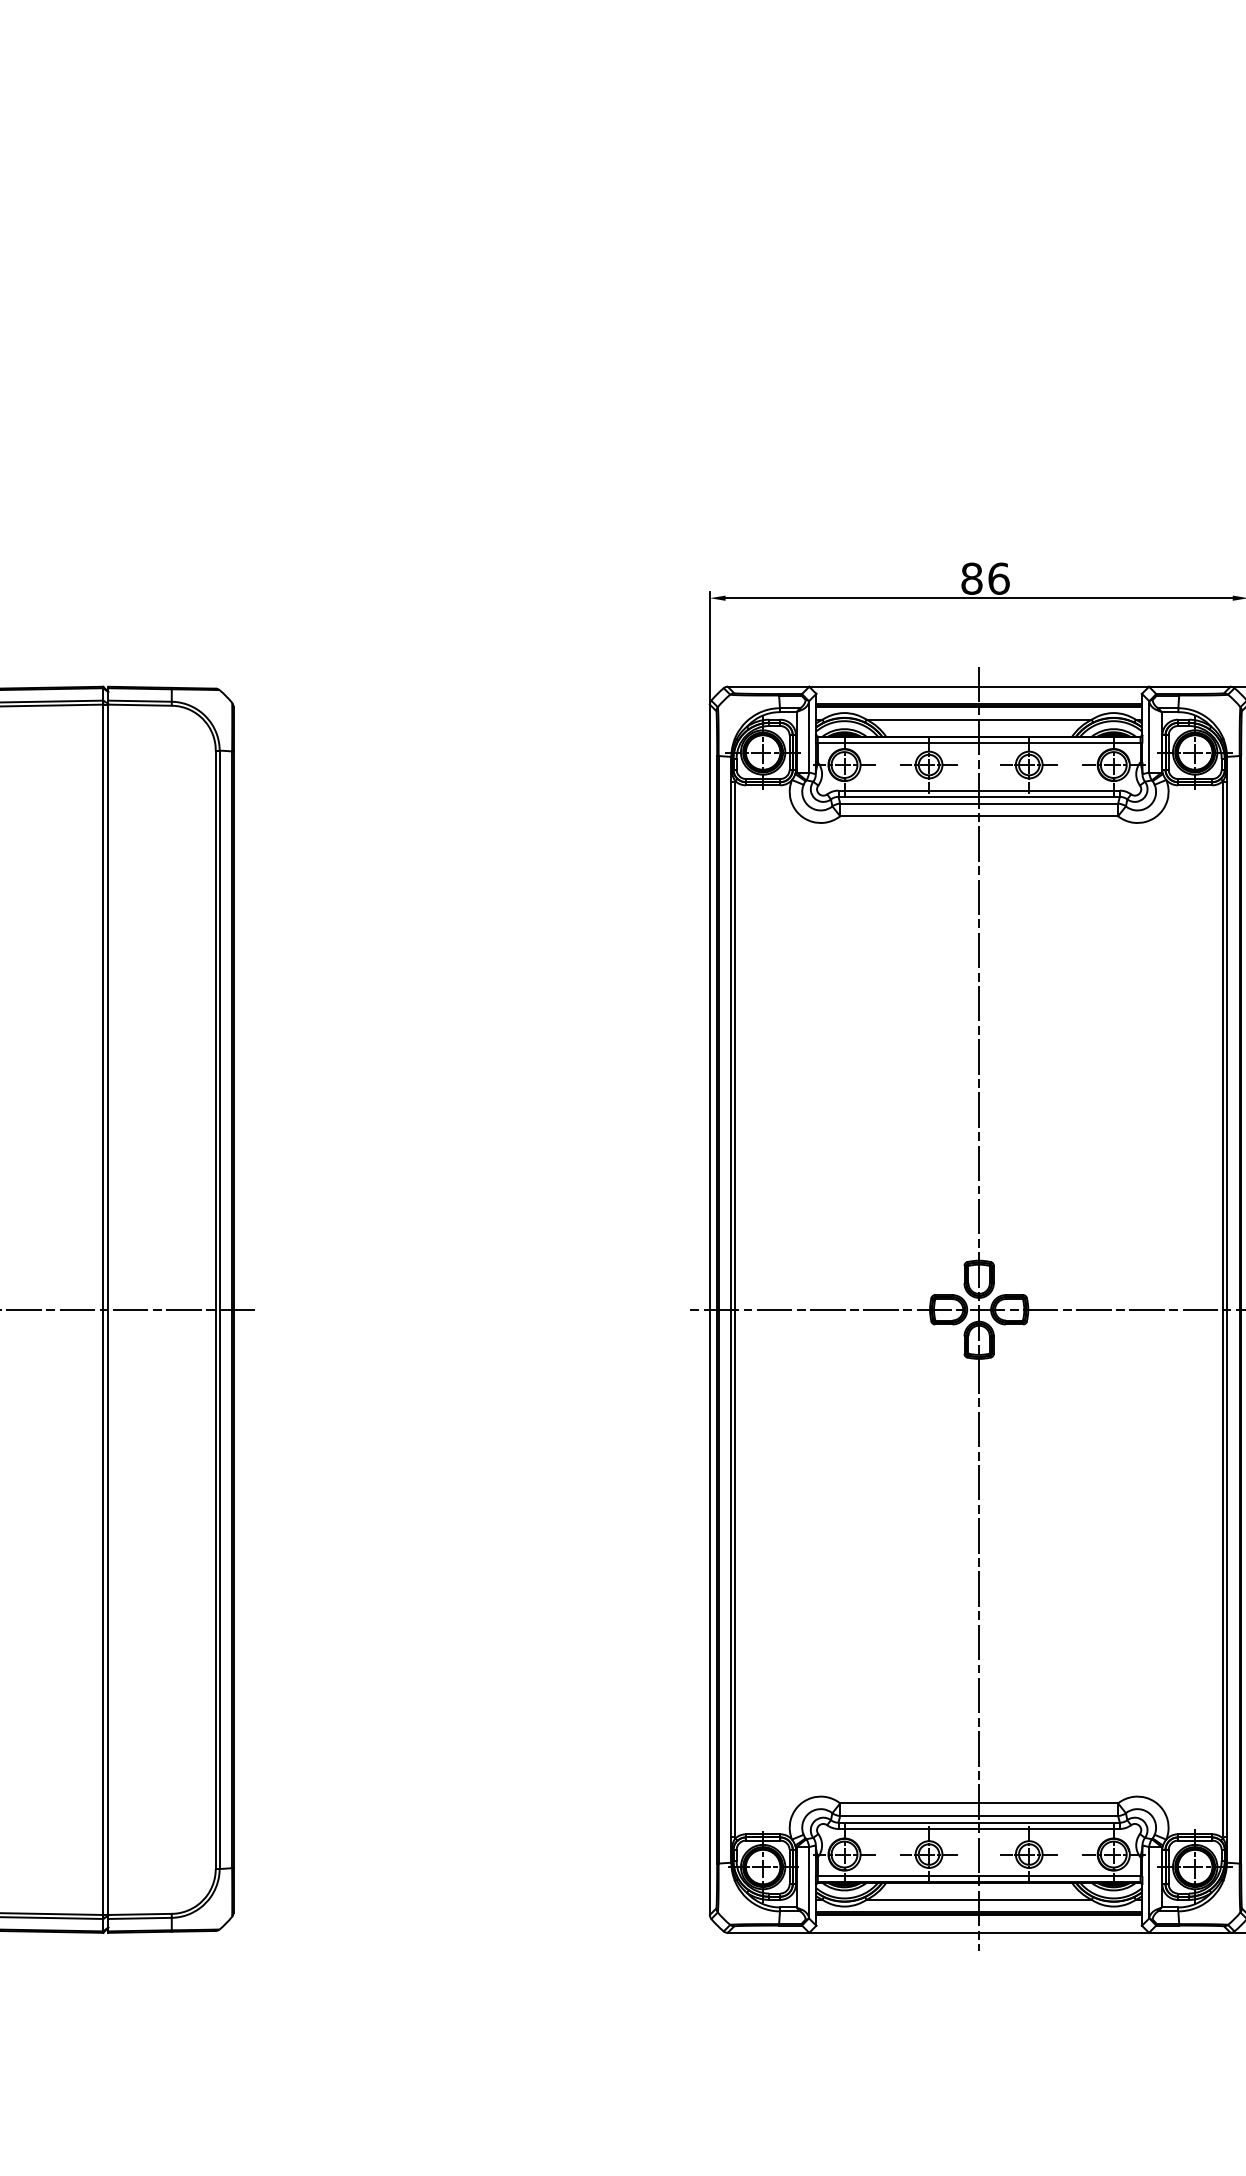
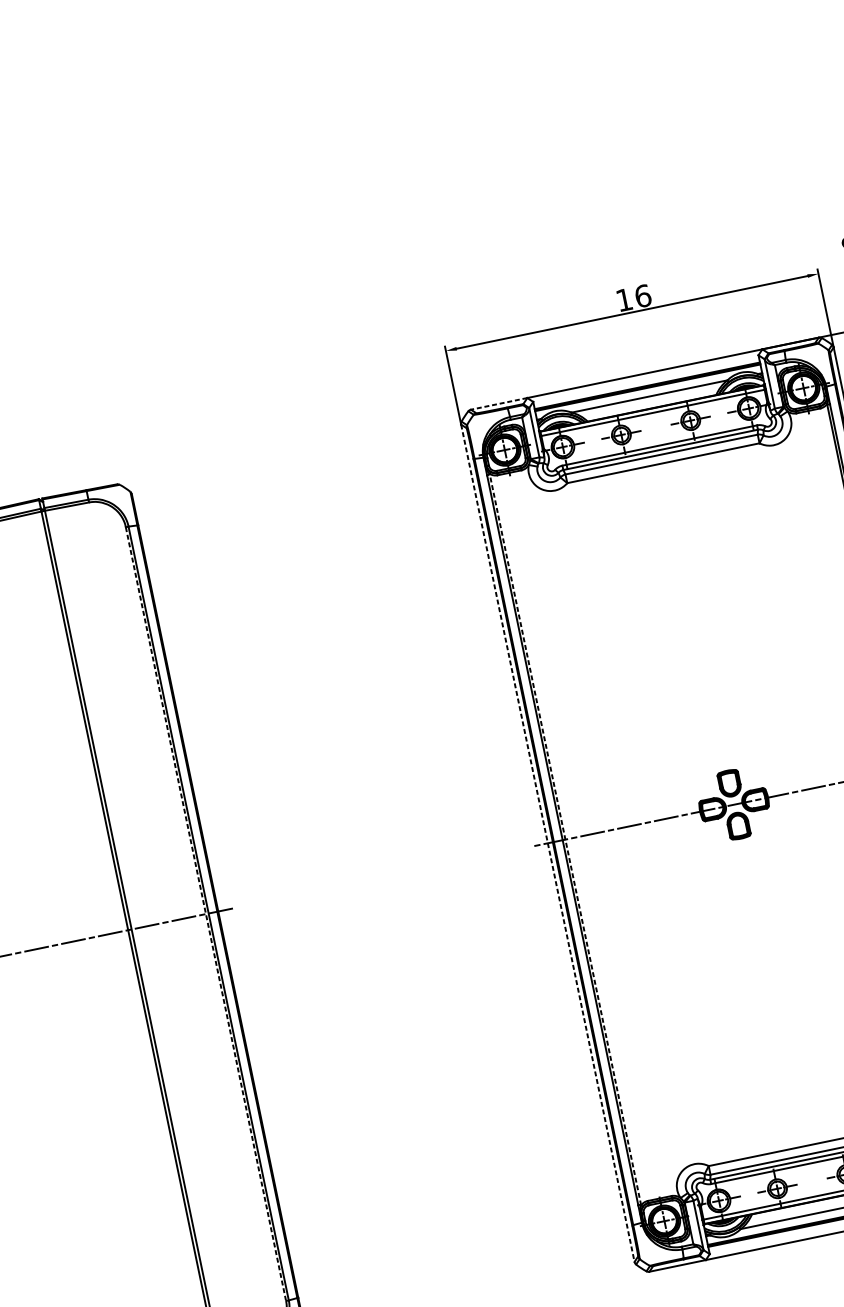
text: (971, 578) -> (624, 299), 86 -> 16
line: (768, 686) -> (499, 403), solid -> dashed
line: (979, 1308) -> (734, 803), removed
line: (735, 1309) -> (565, 839), solid -> dashed
line: (215, 1310) -> (205, 914), solid -> dashed
line: (709, 1310) -> (547, 843), solid -> dashed

